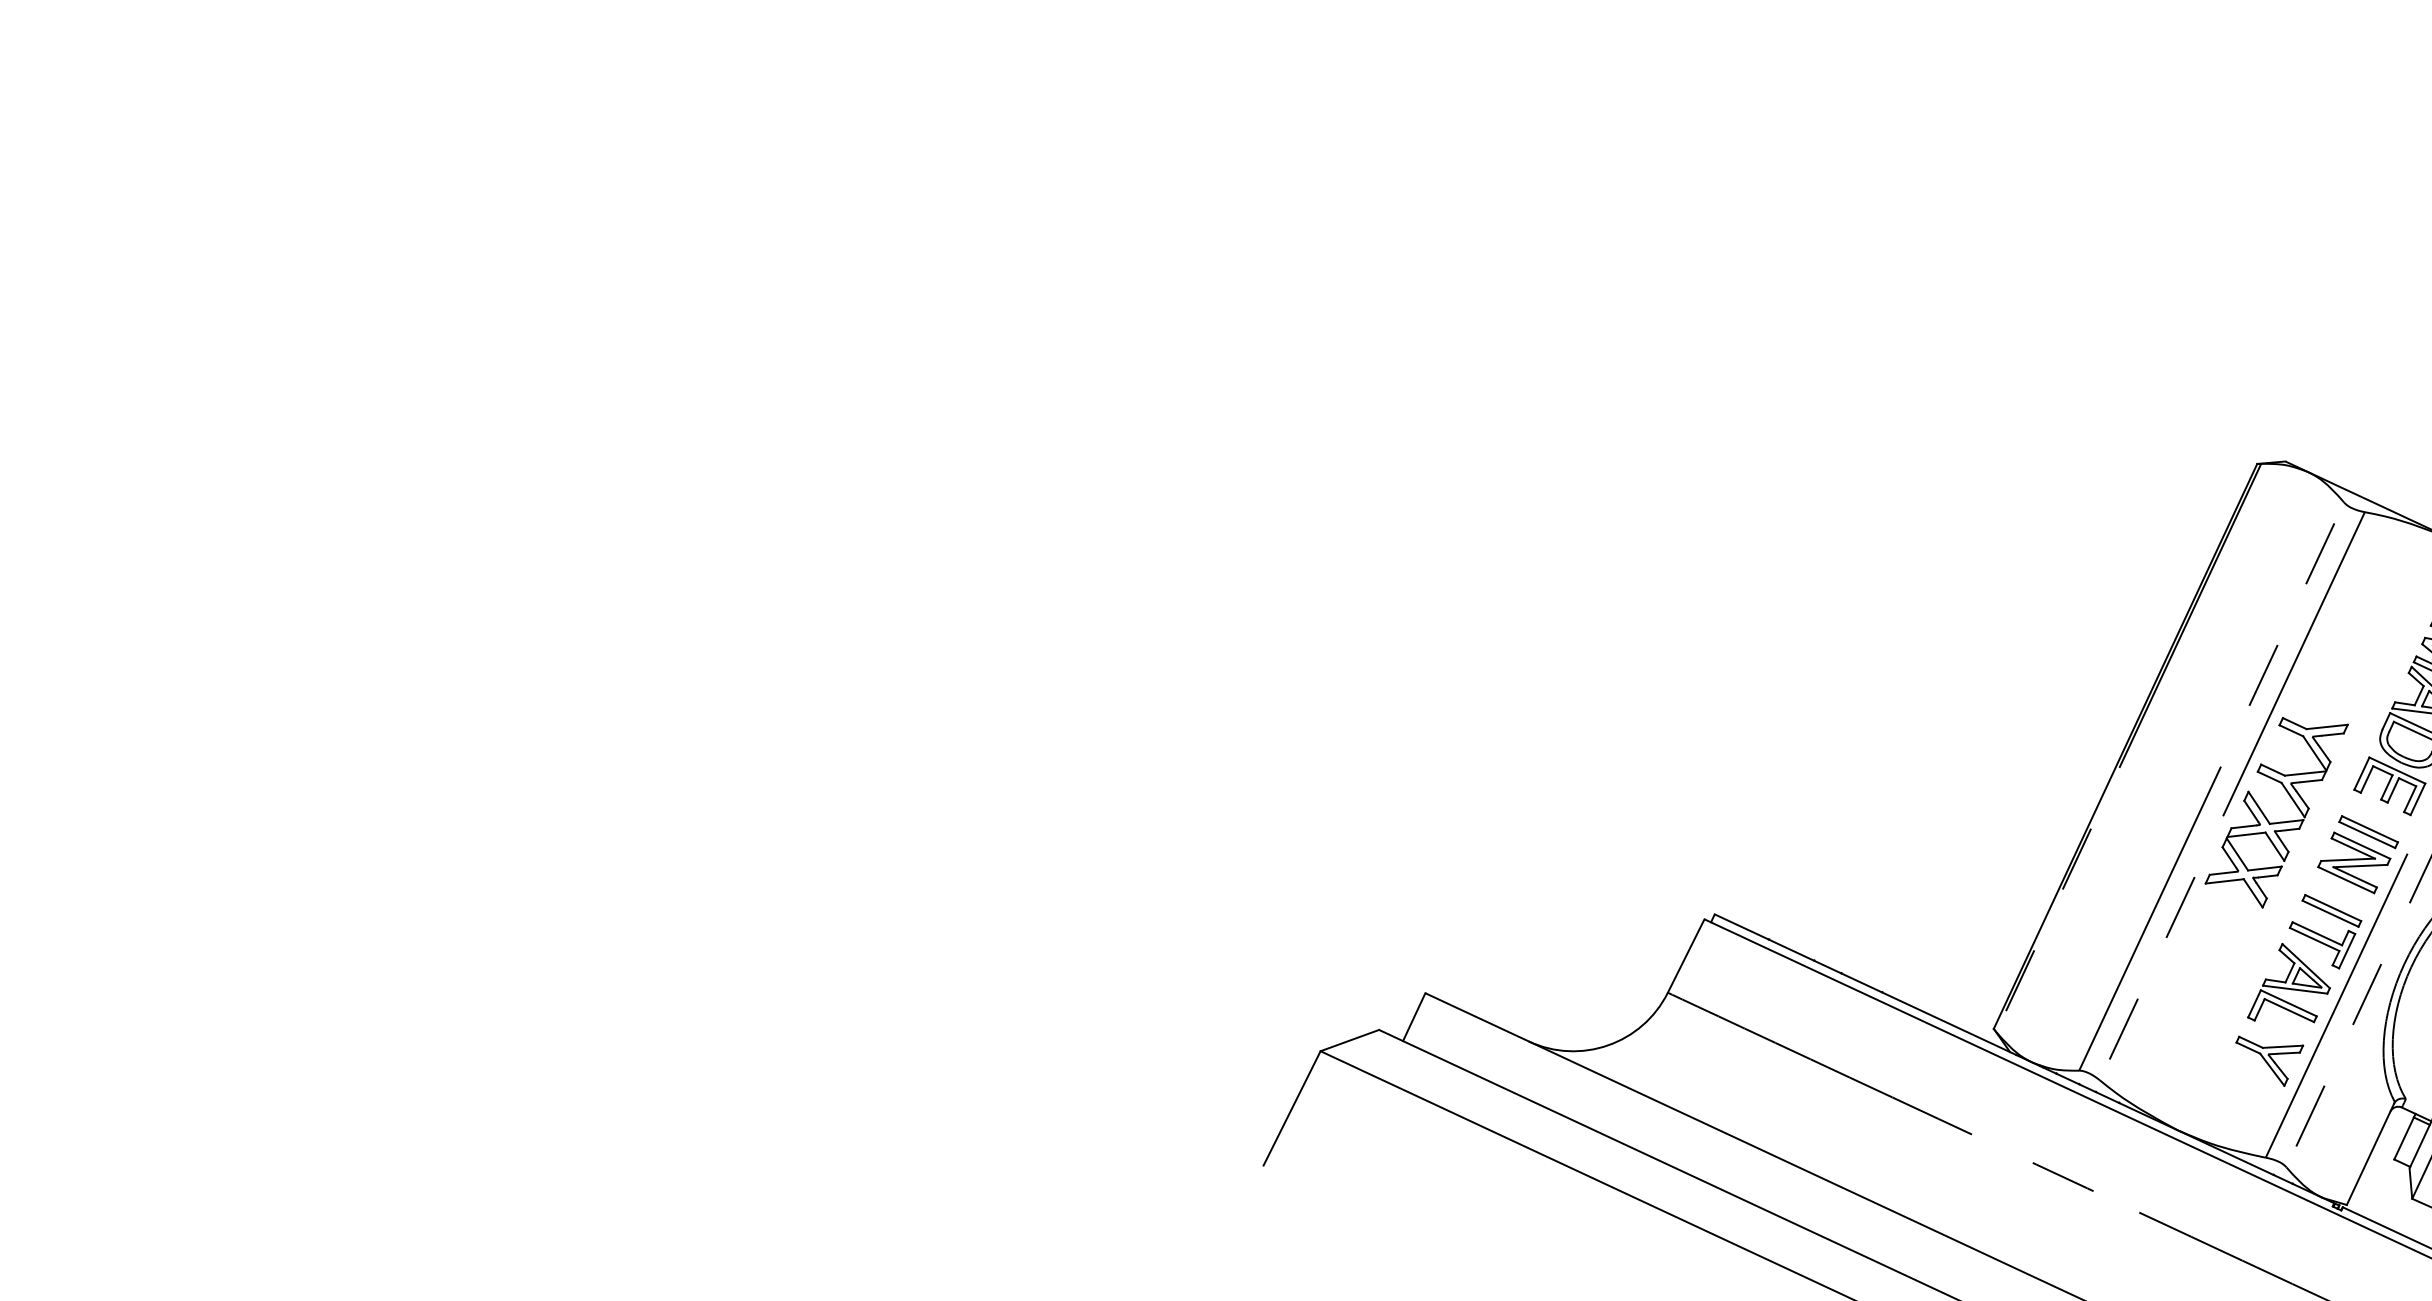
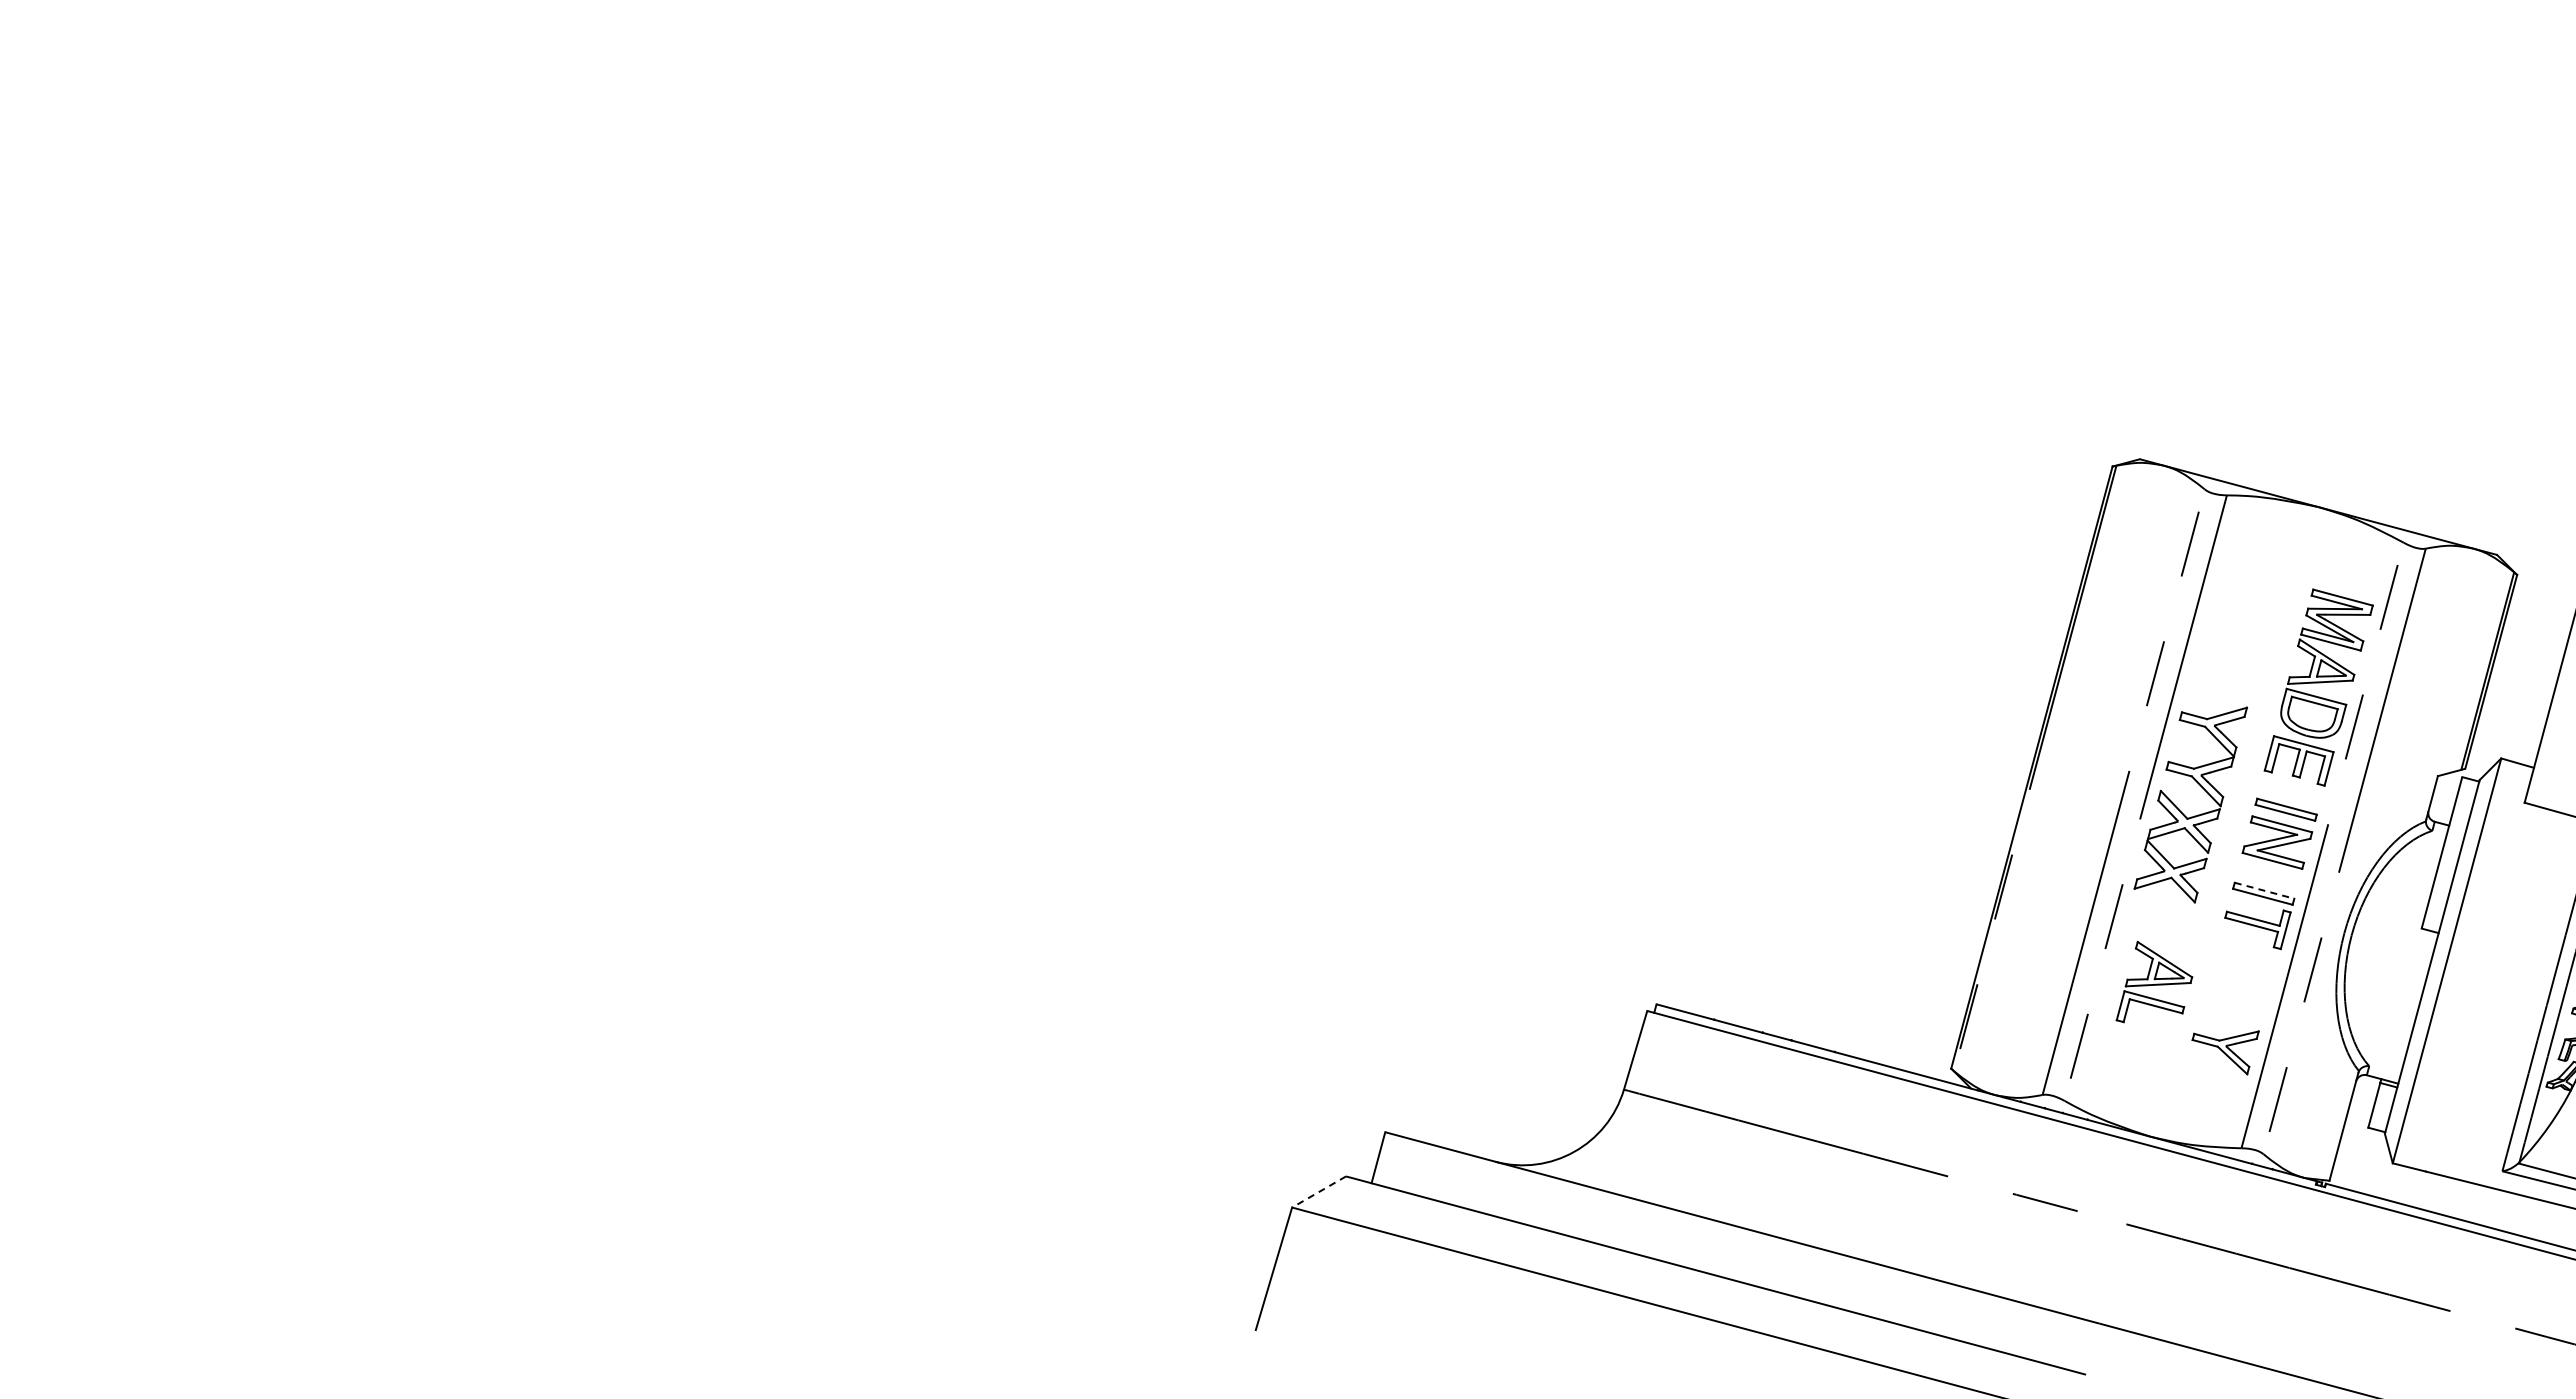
line: (2333, 907) -> (2264, 890), solid -> dashed
part: (2292, 985) -> (2154, 981), moved
line: (1349, 1040) -> (1318, 1192), solid -> dashed

